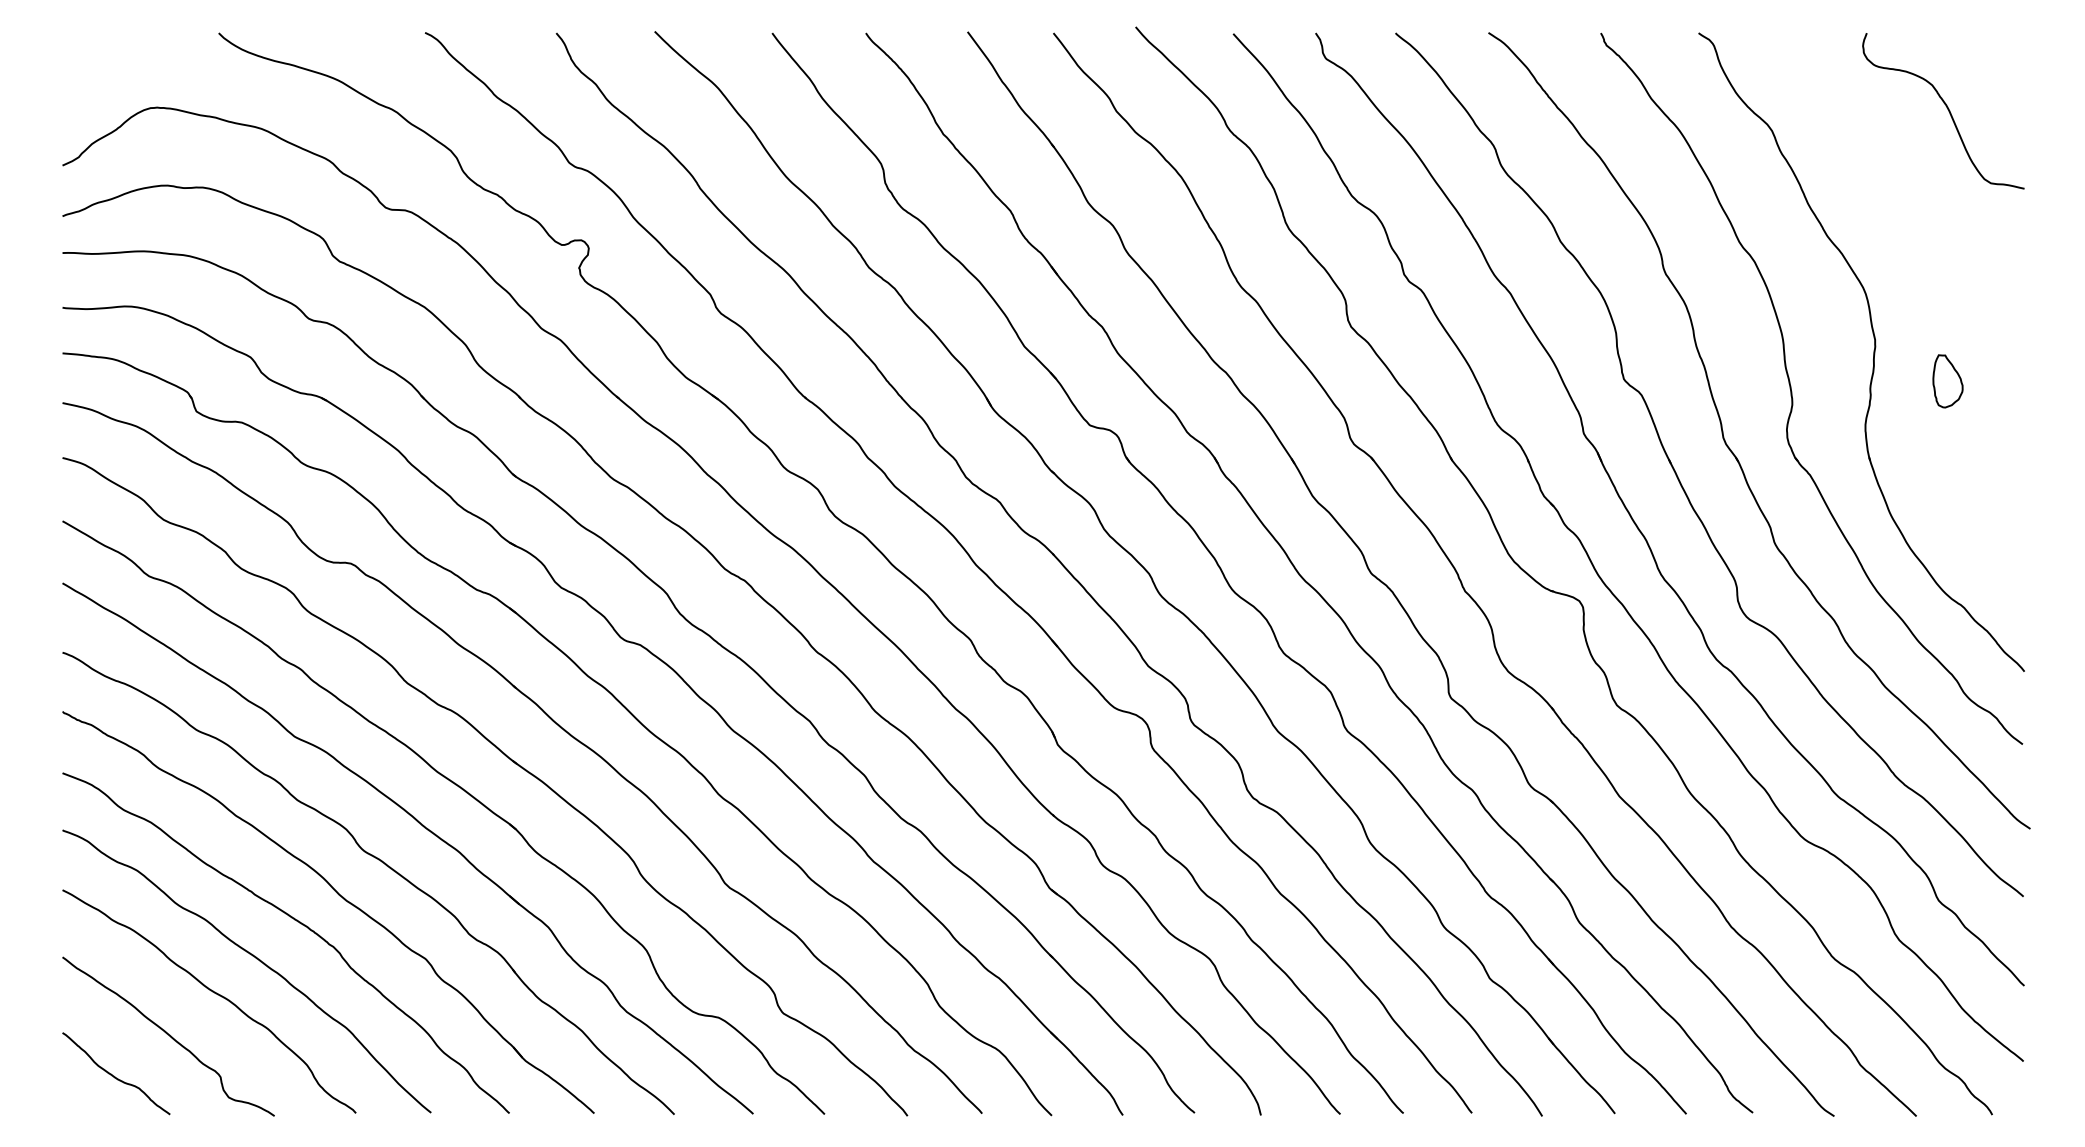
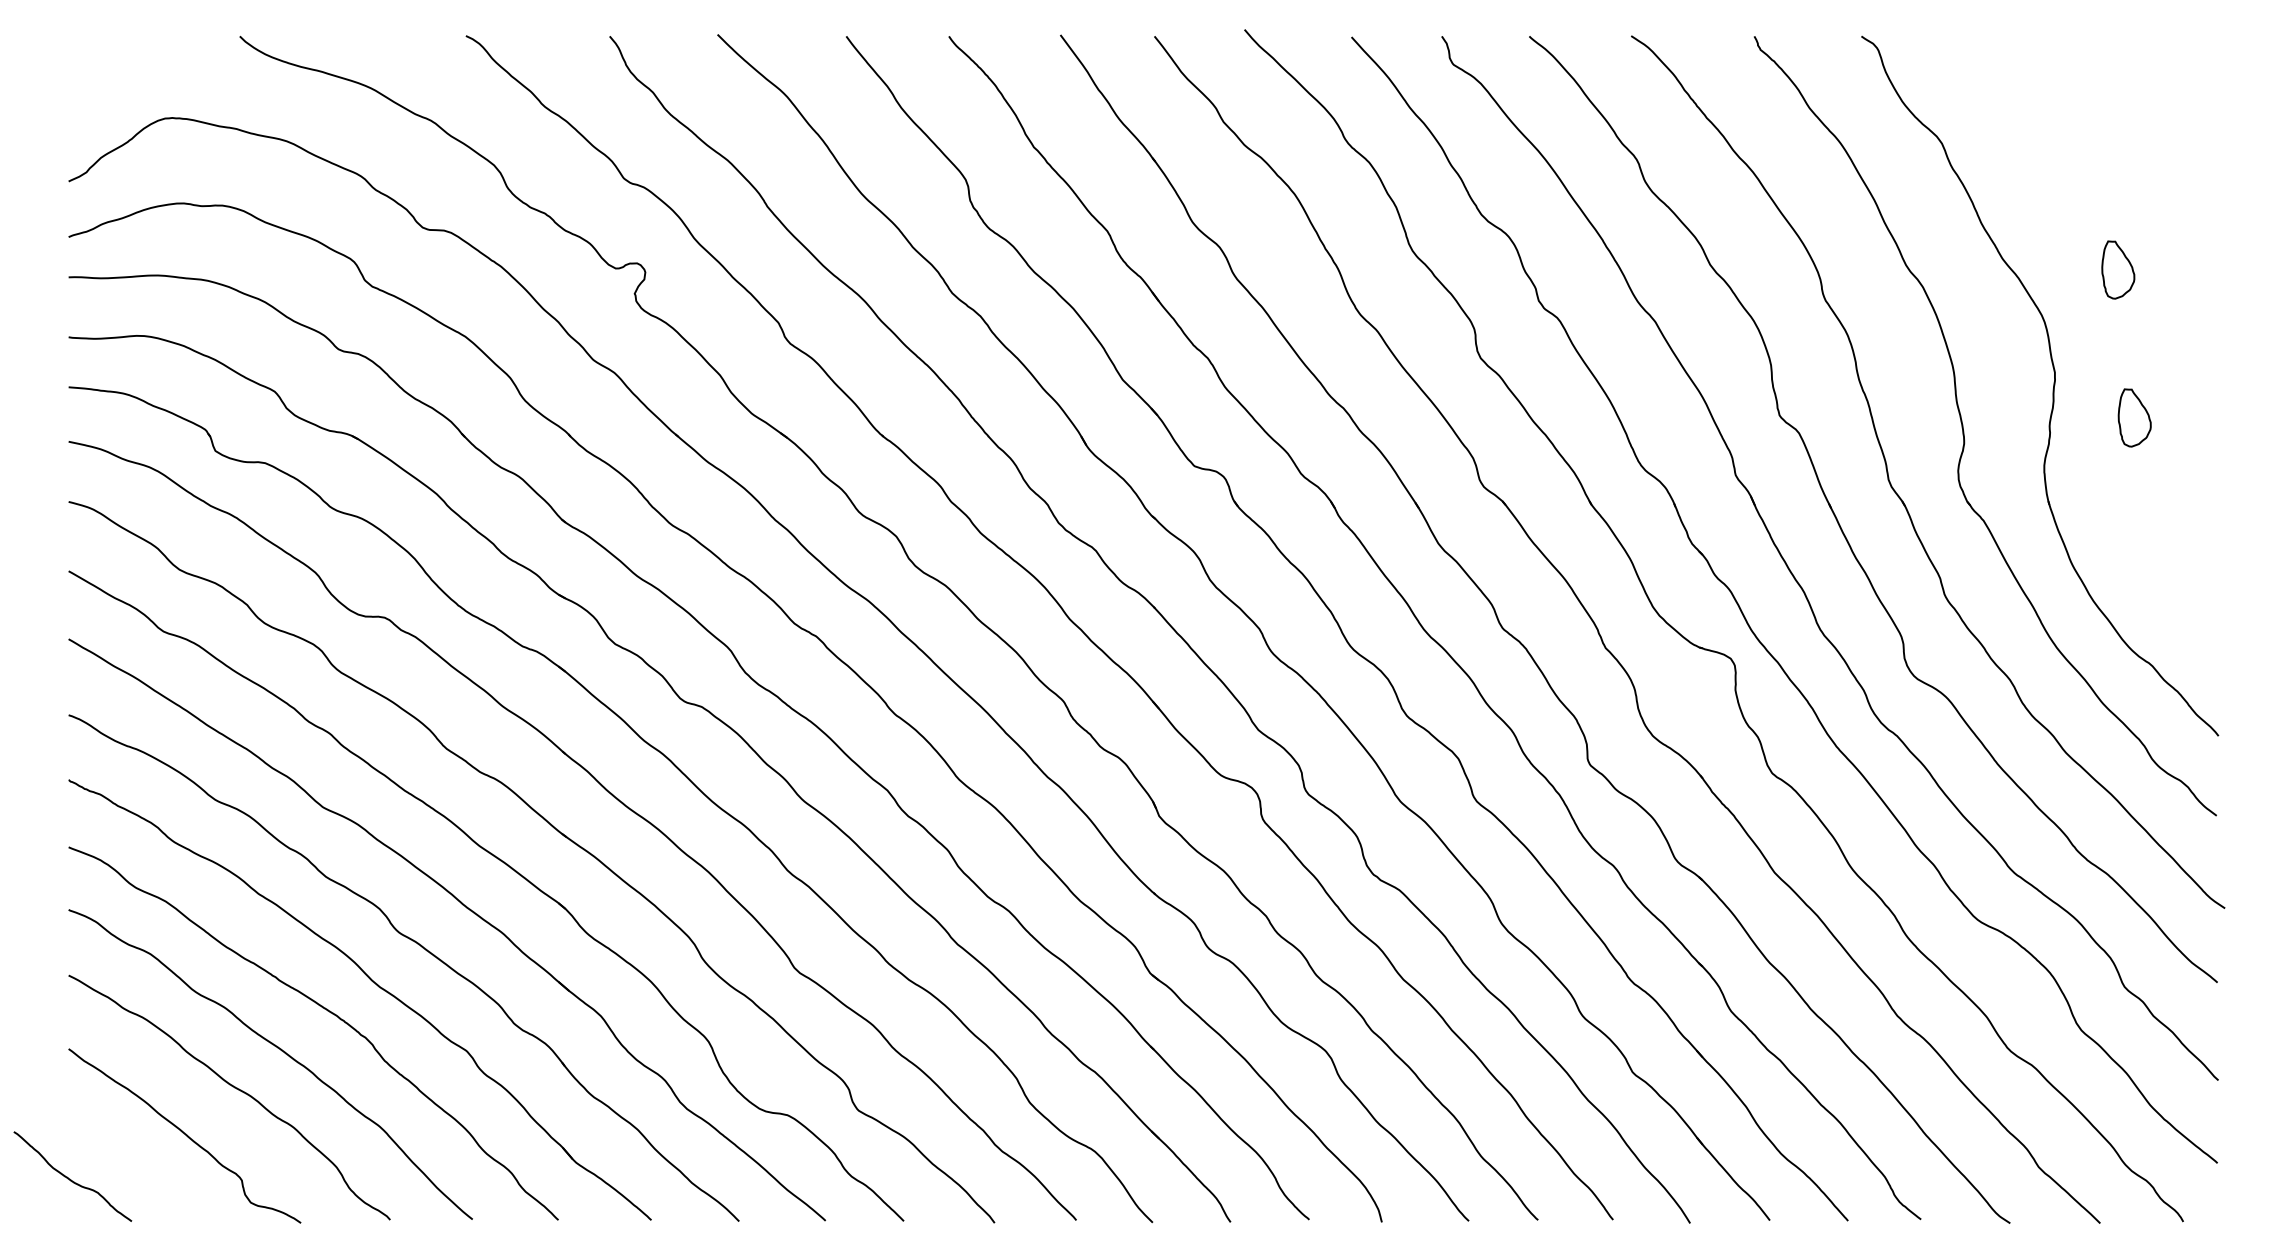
curve: (1947, 109) -> (2134, 120), removed
part: (1932, 246) -> (2117, 270), added
curve: (114, 1075) -> (70, 1178), moved

